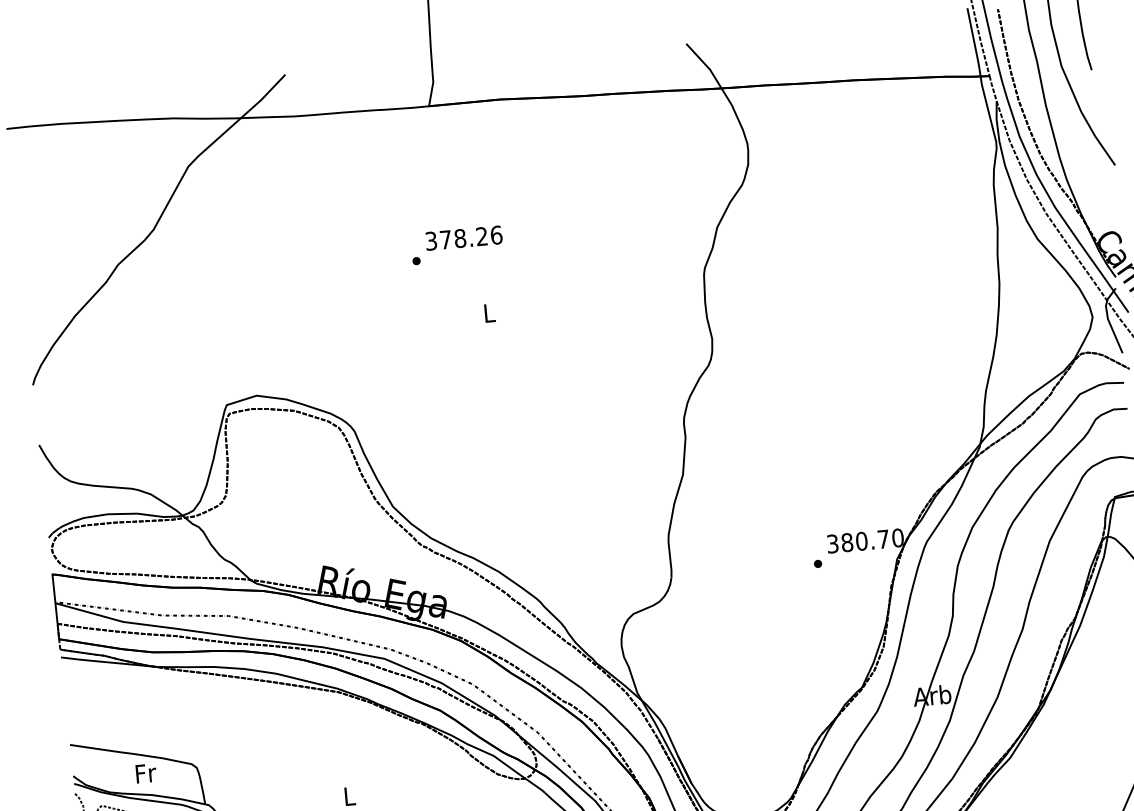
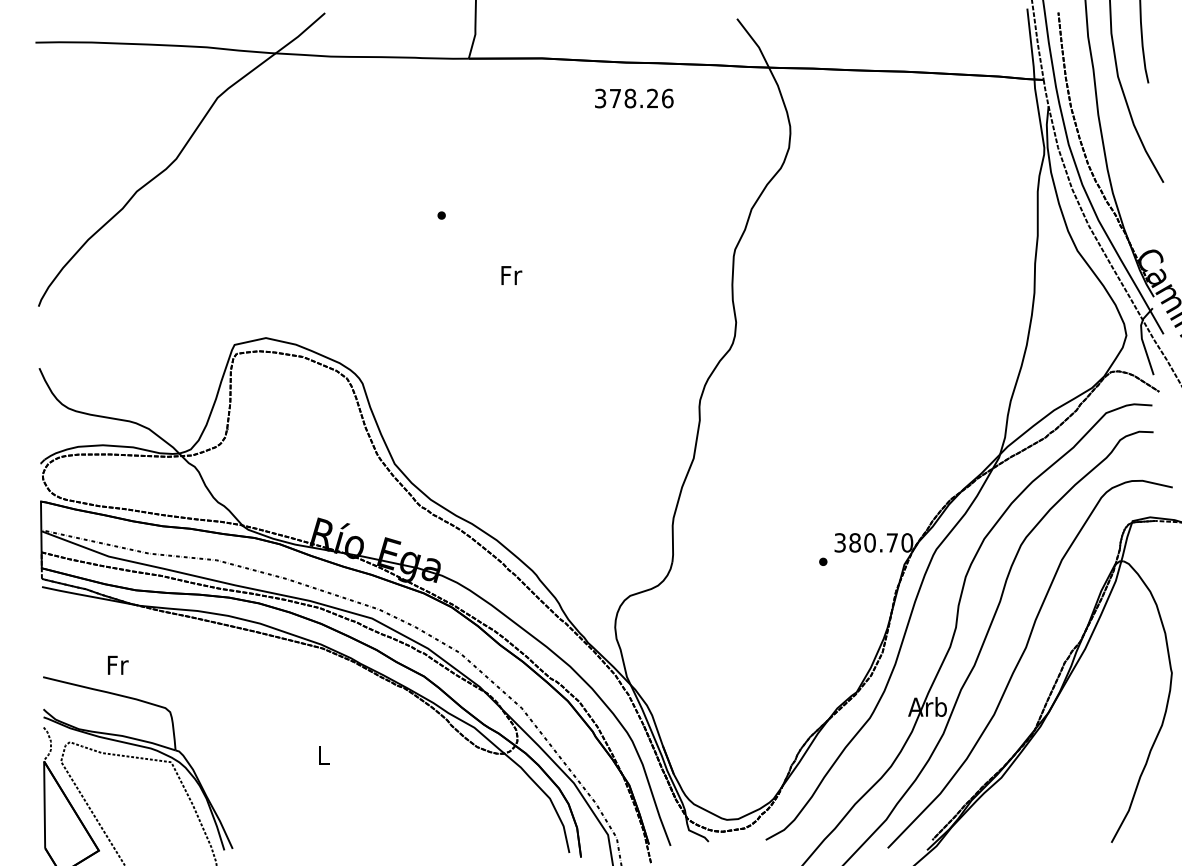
text: (464, 238) -> (634, 98), moved
text: (489, 313) -> (511, 275), L -> Fr
text: (146, 772) -> (118, 664), moved

